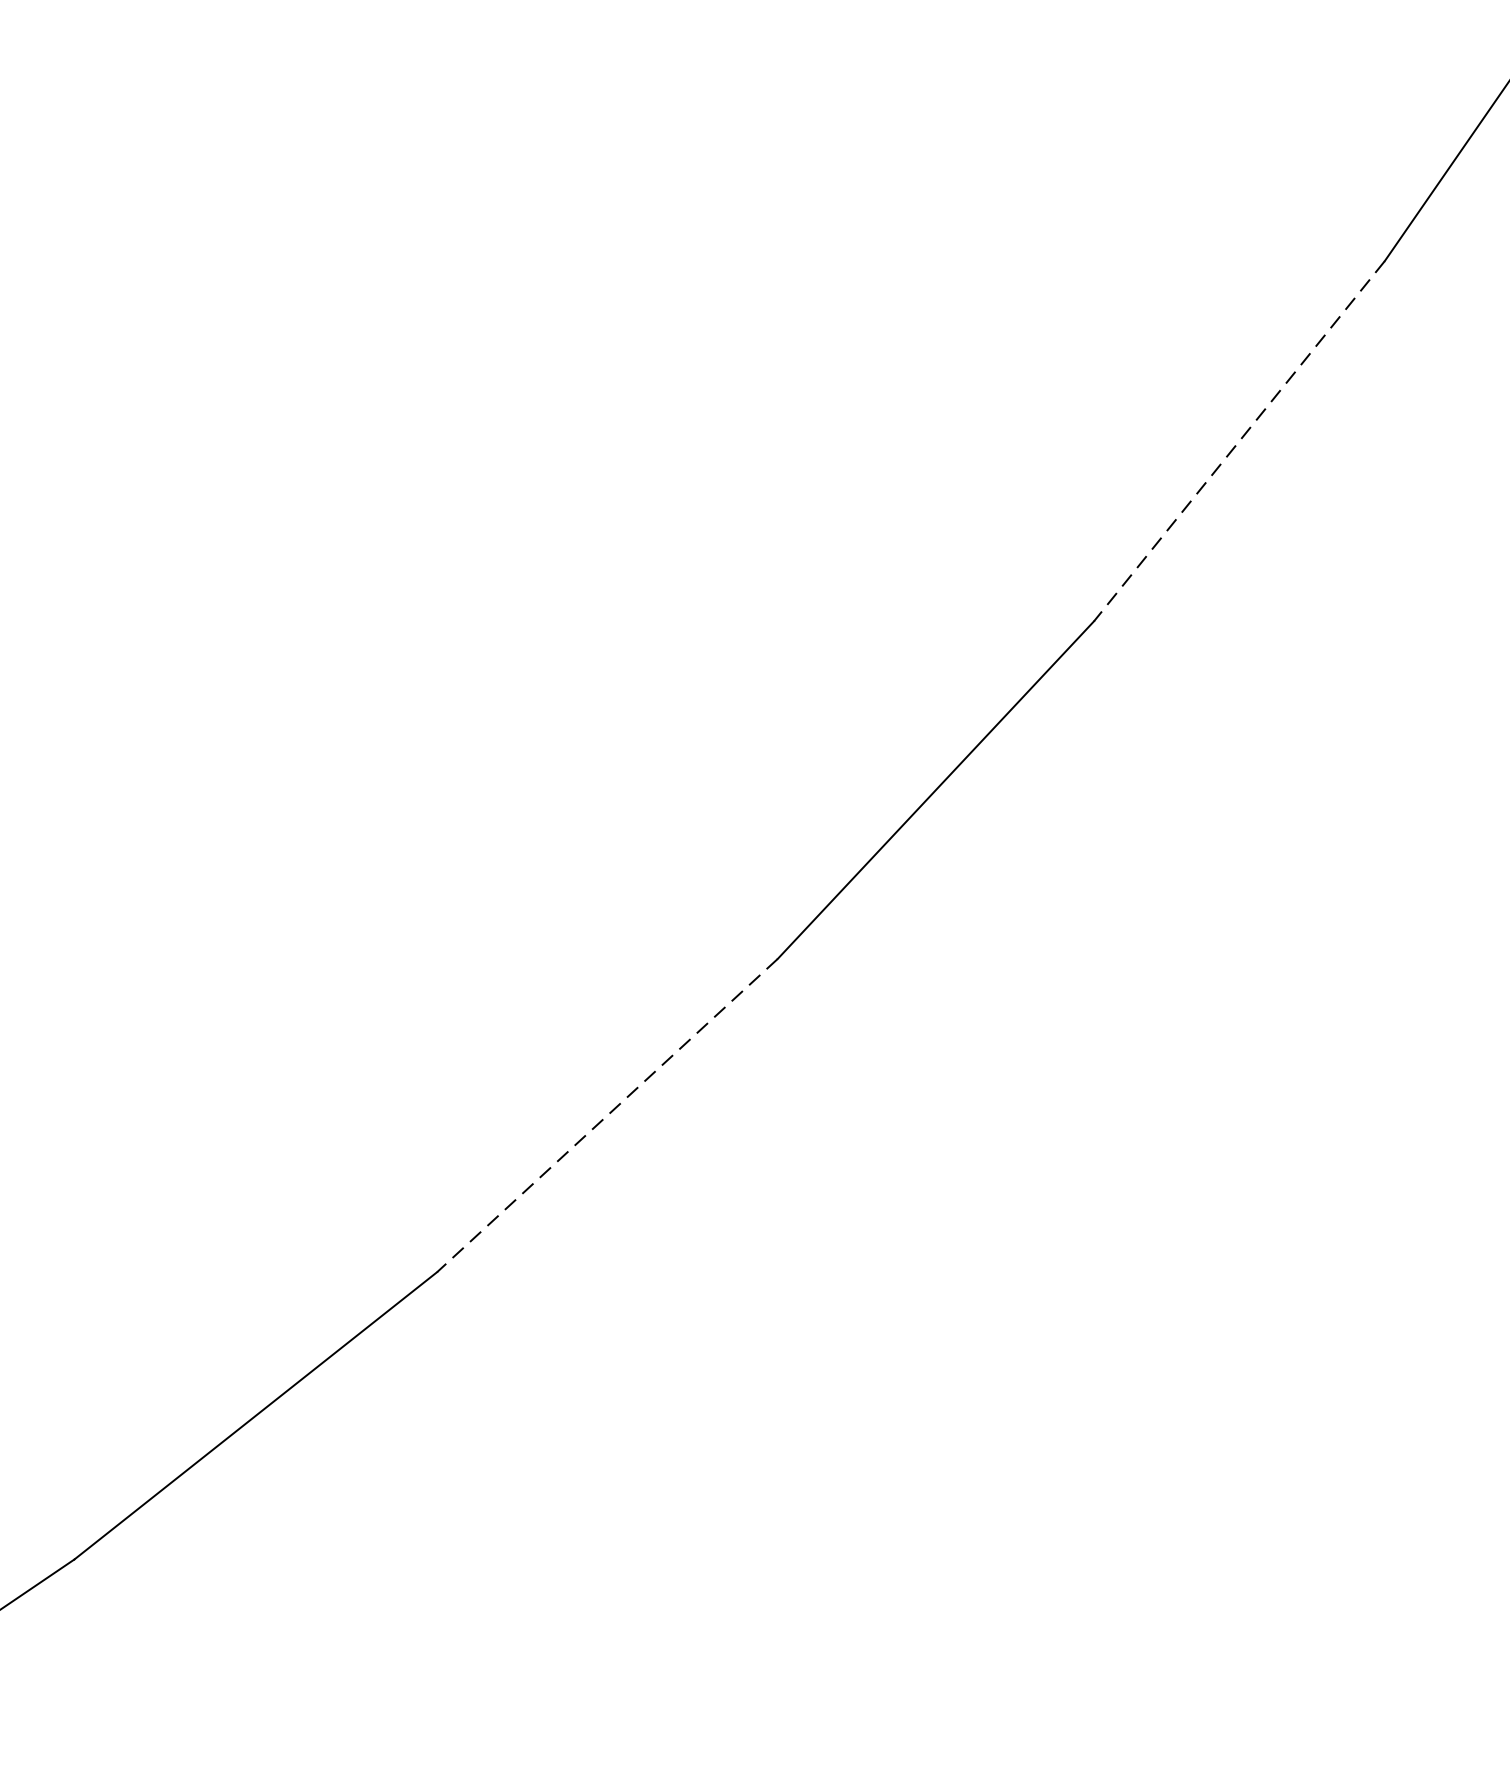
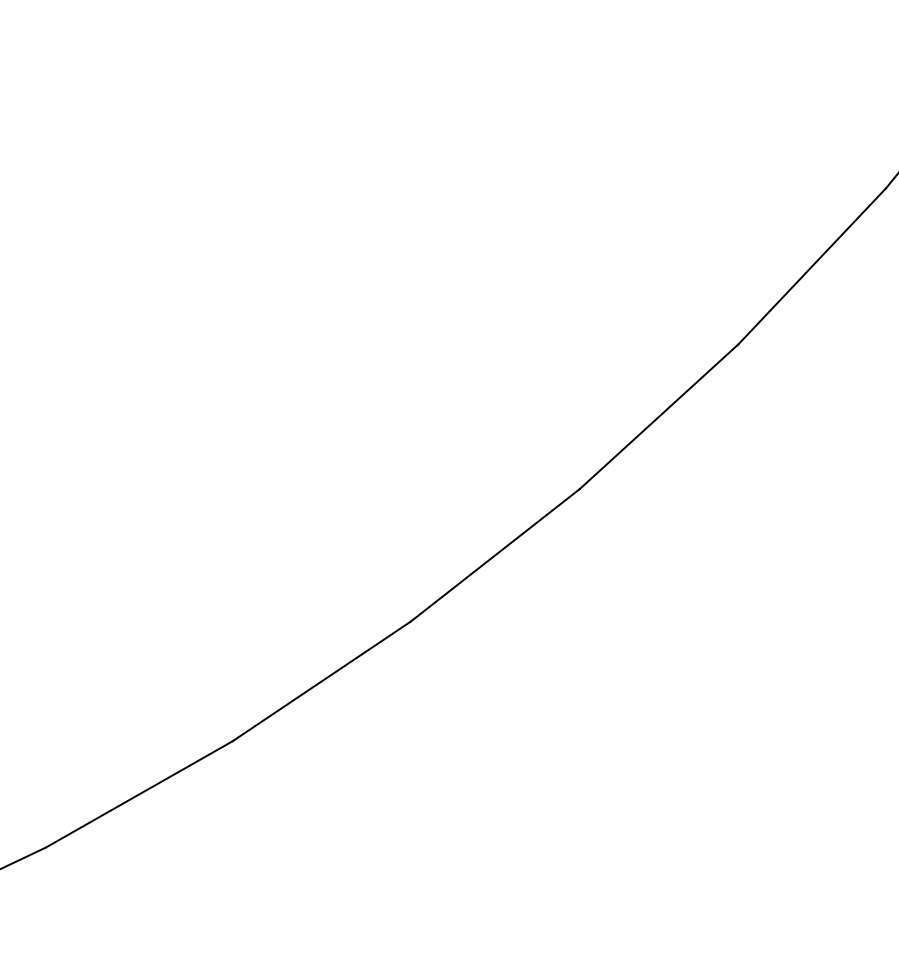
line: (1237, 441) -> (811, 266), dashed -> solid
line: (605, 1115) -> (494, 555), dashed -> solid

